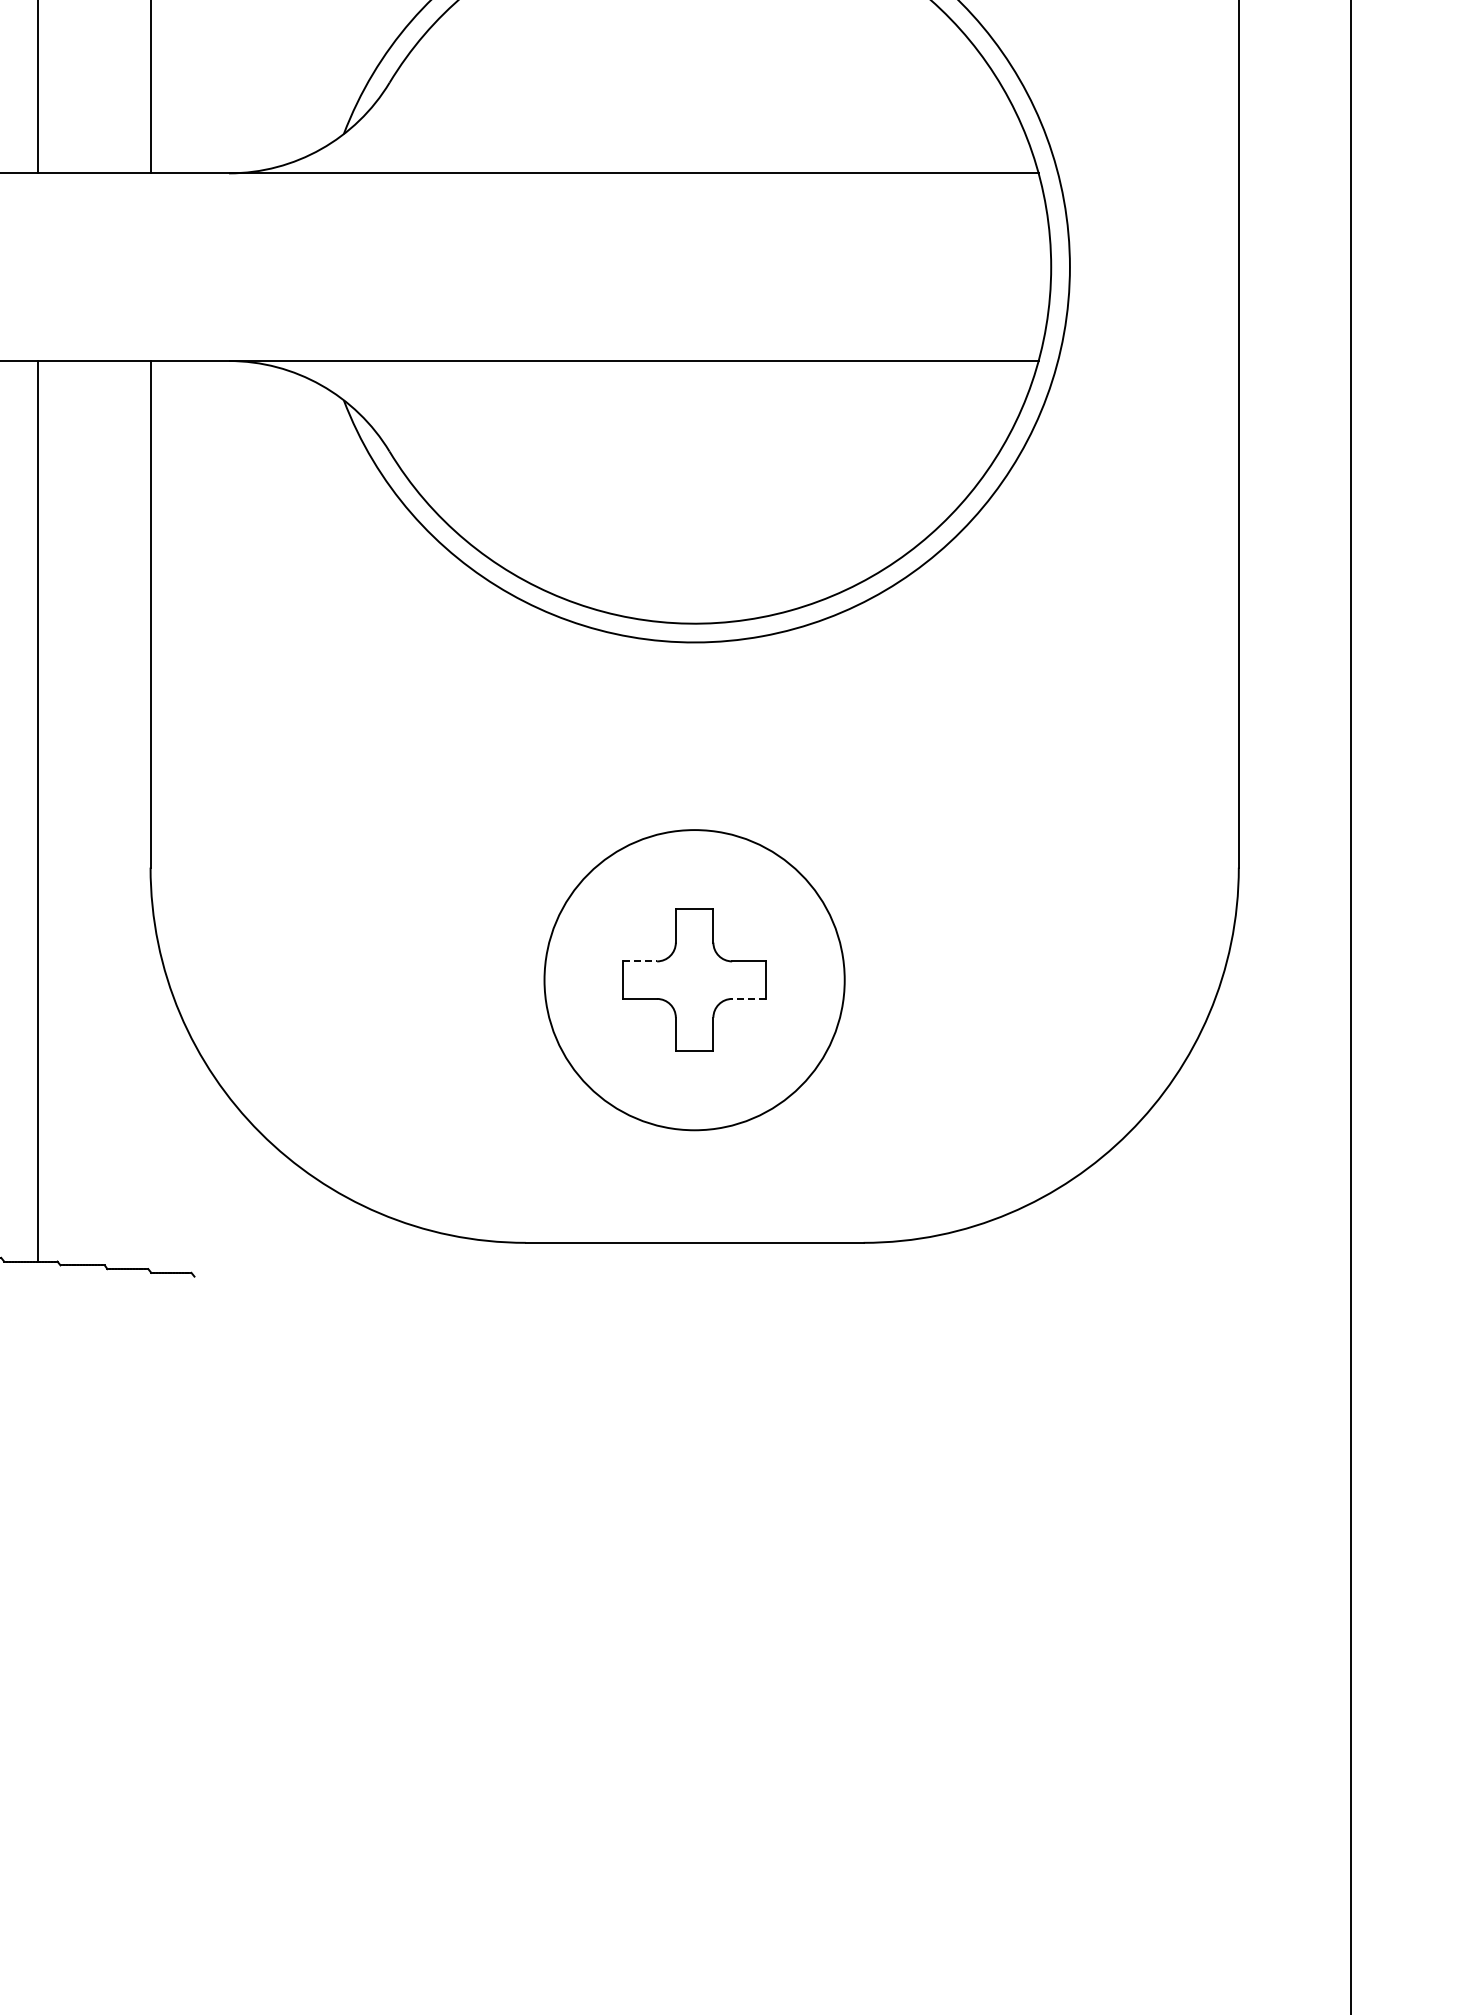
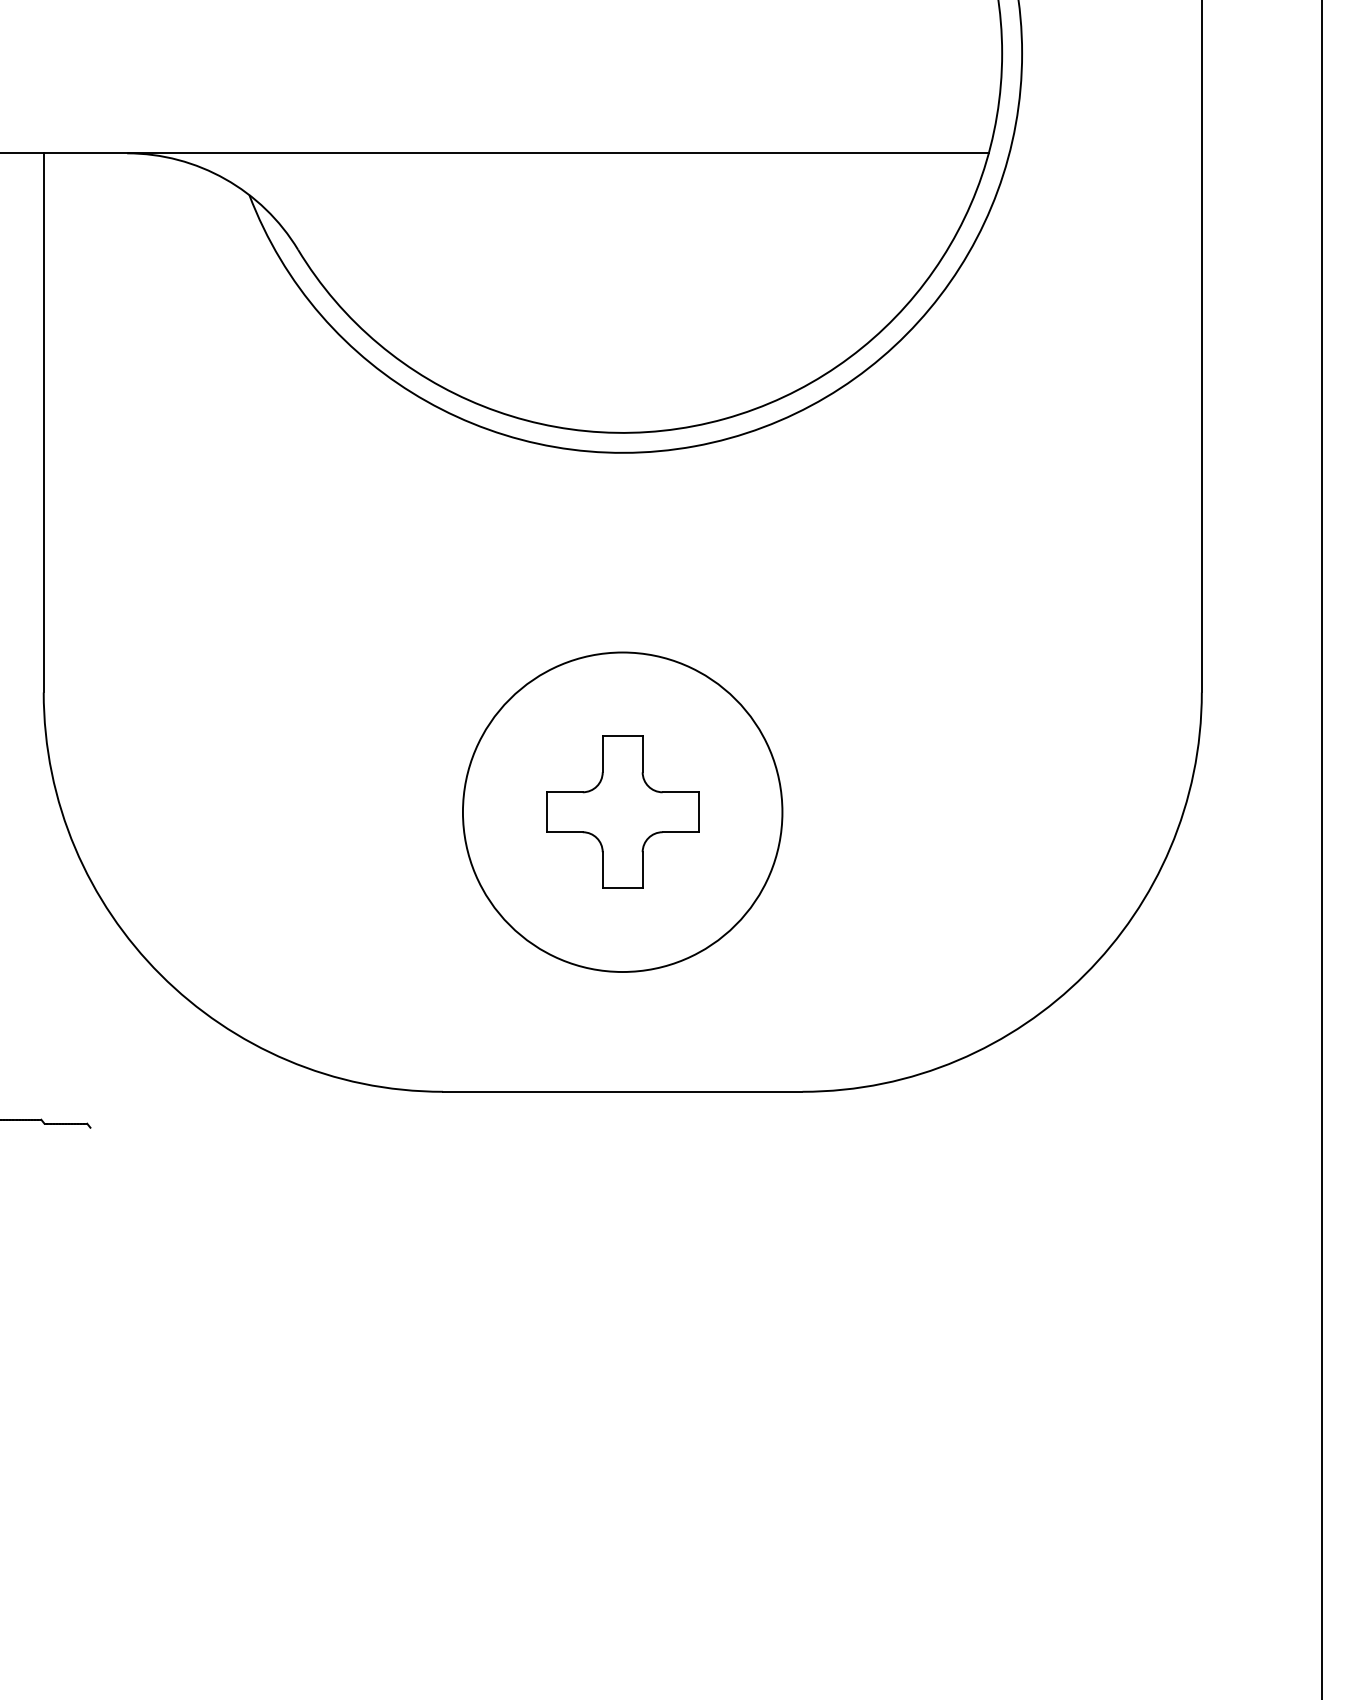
line: (640, 961) -> (565, 792), dashed -> solid
line: (749, 998) -> (681, 831), dashed -> solid

